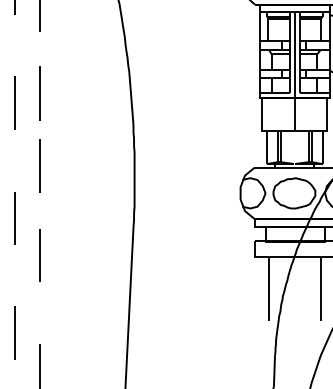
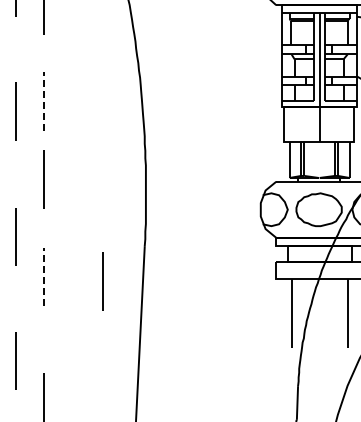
line: (40, 92) -> (43, 100), solid -> dashed
line: (40, 255) -> (43, 277), solid -> dashed
line: (94, 259) -> (102, 281), added

